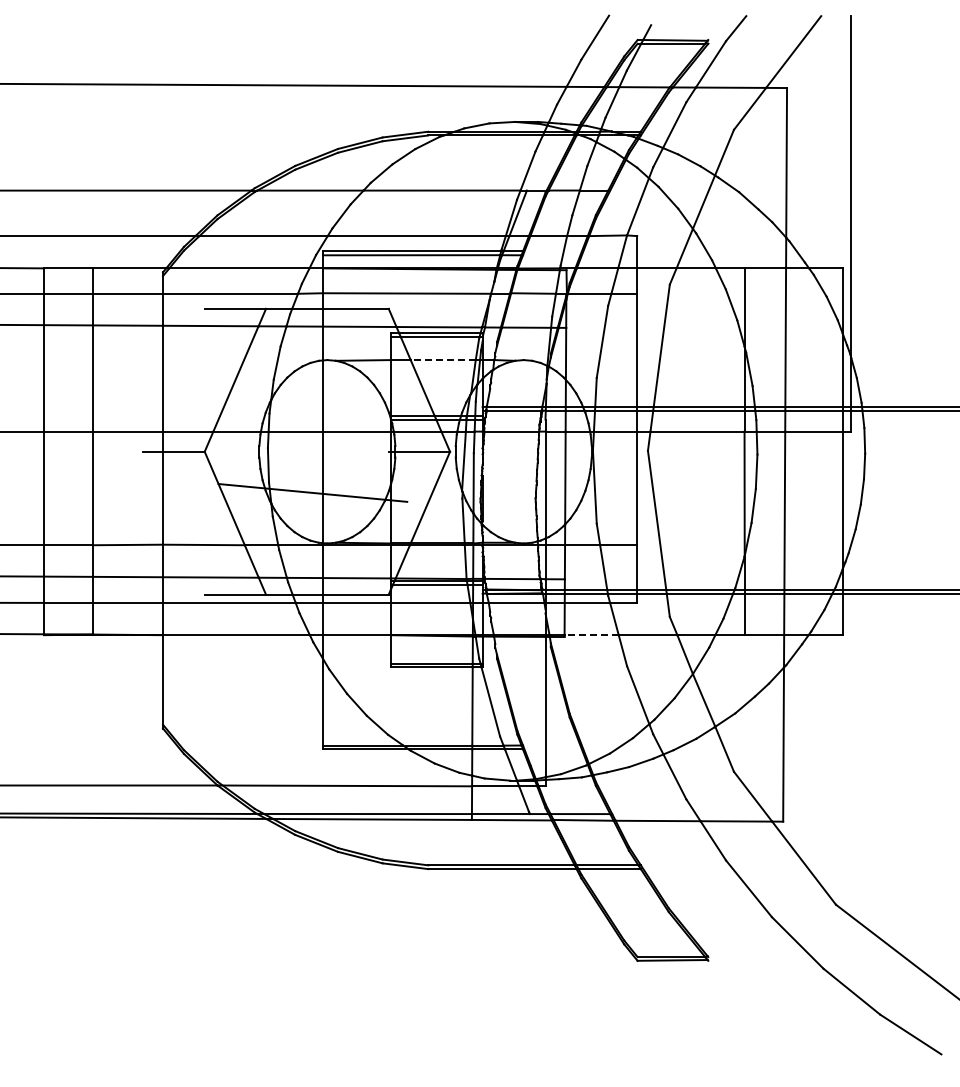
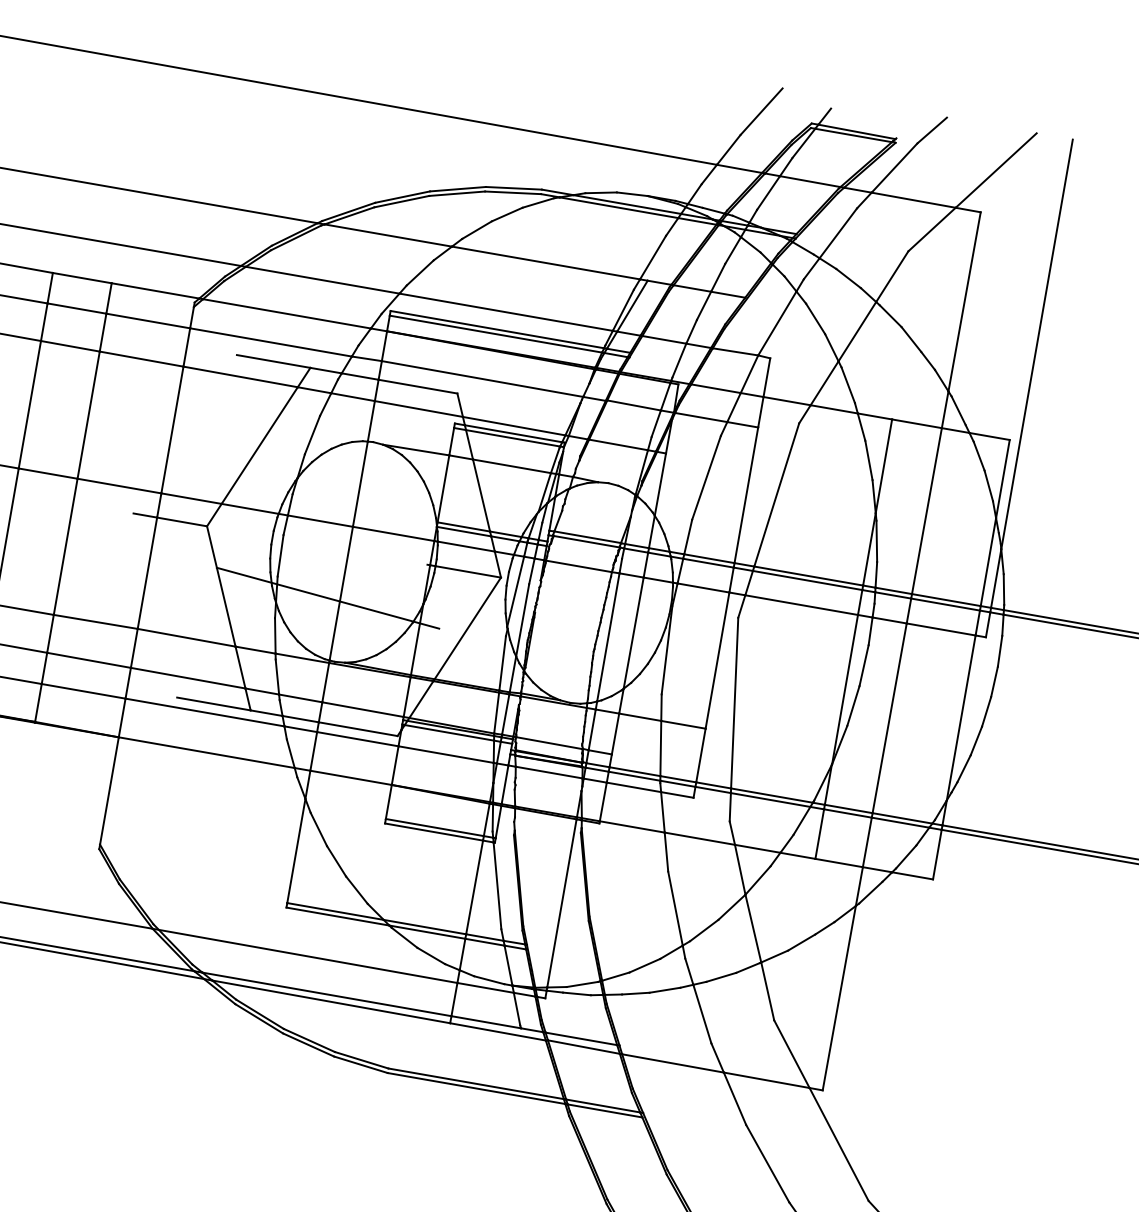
line: (443, 360) -> (512, 466), dashed -> solid
line: (591, 635) -> (632, 827), dashed -> solid

